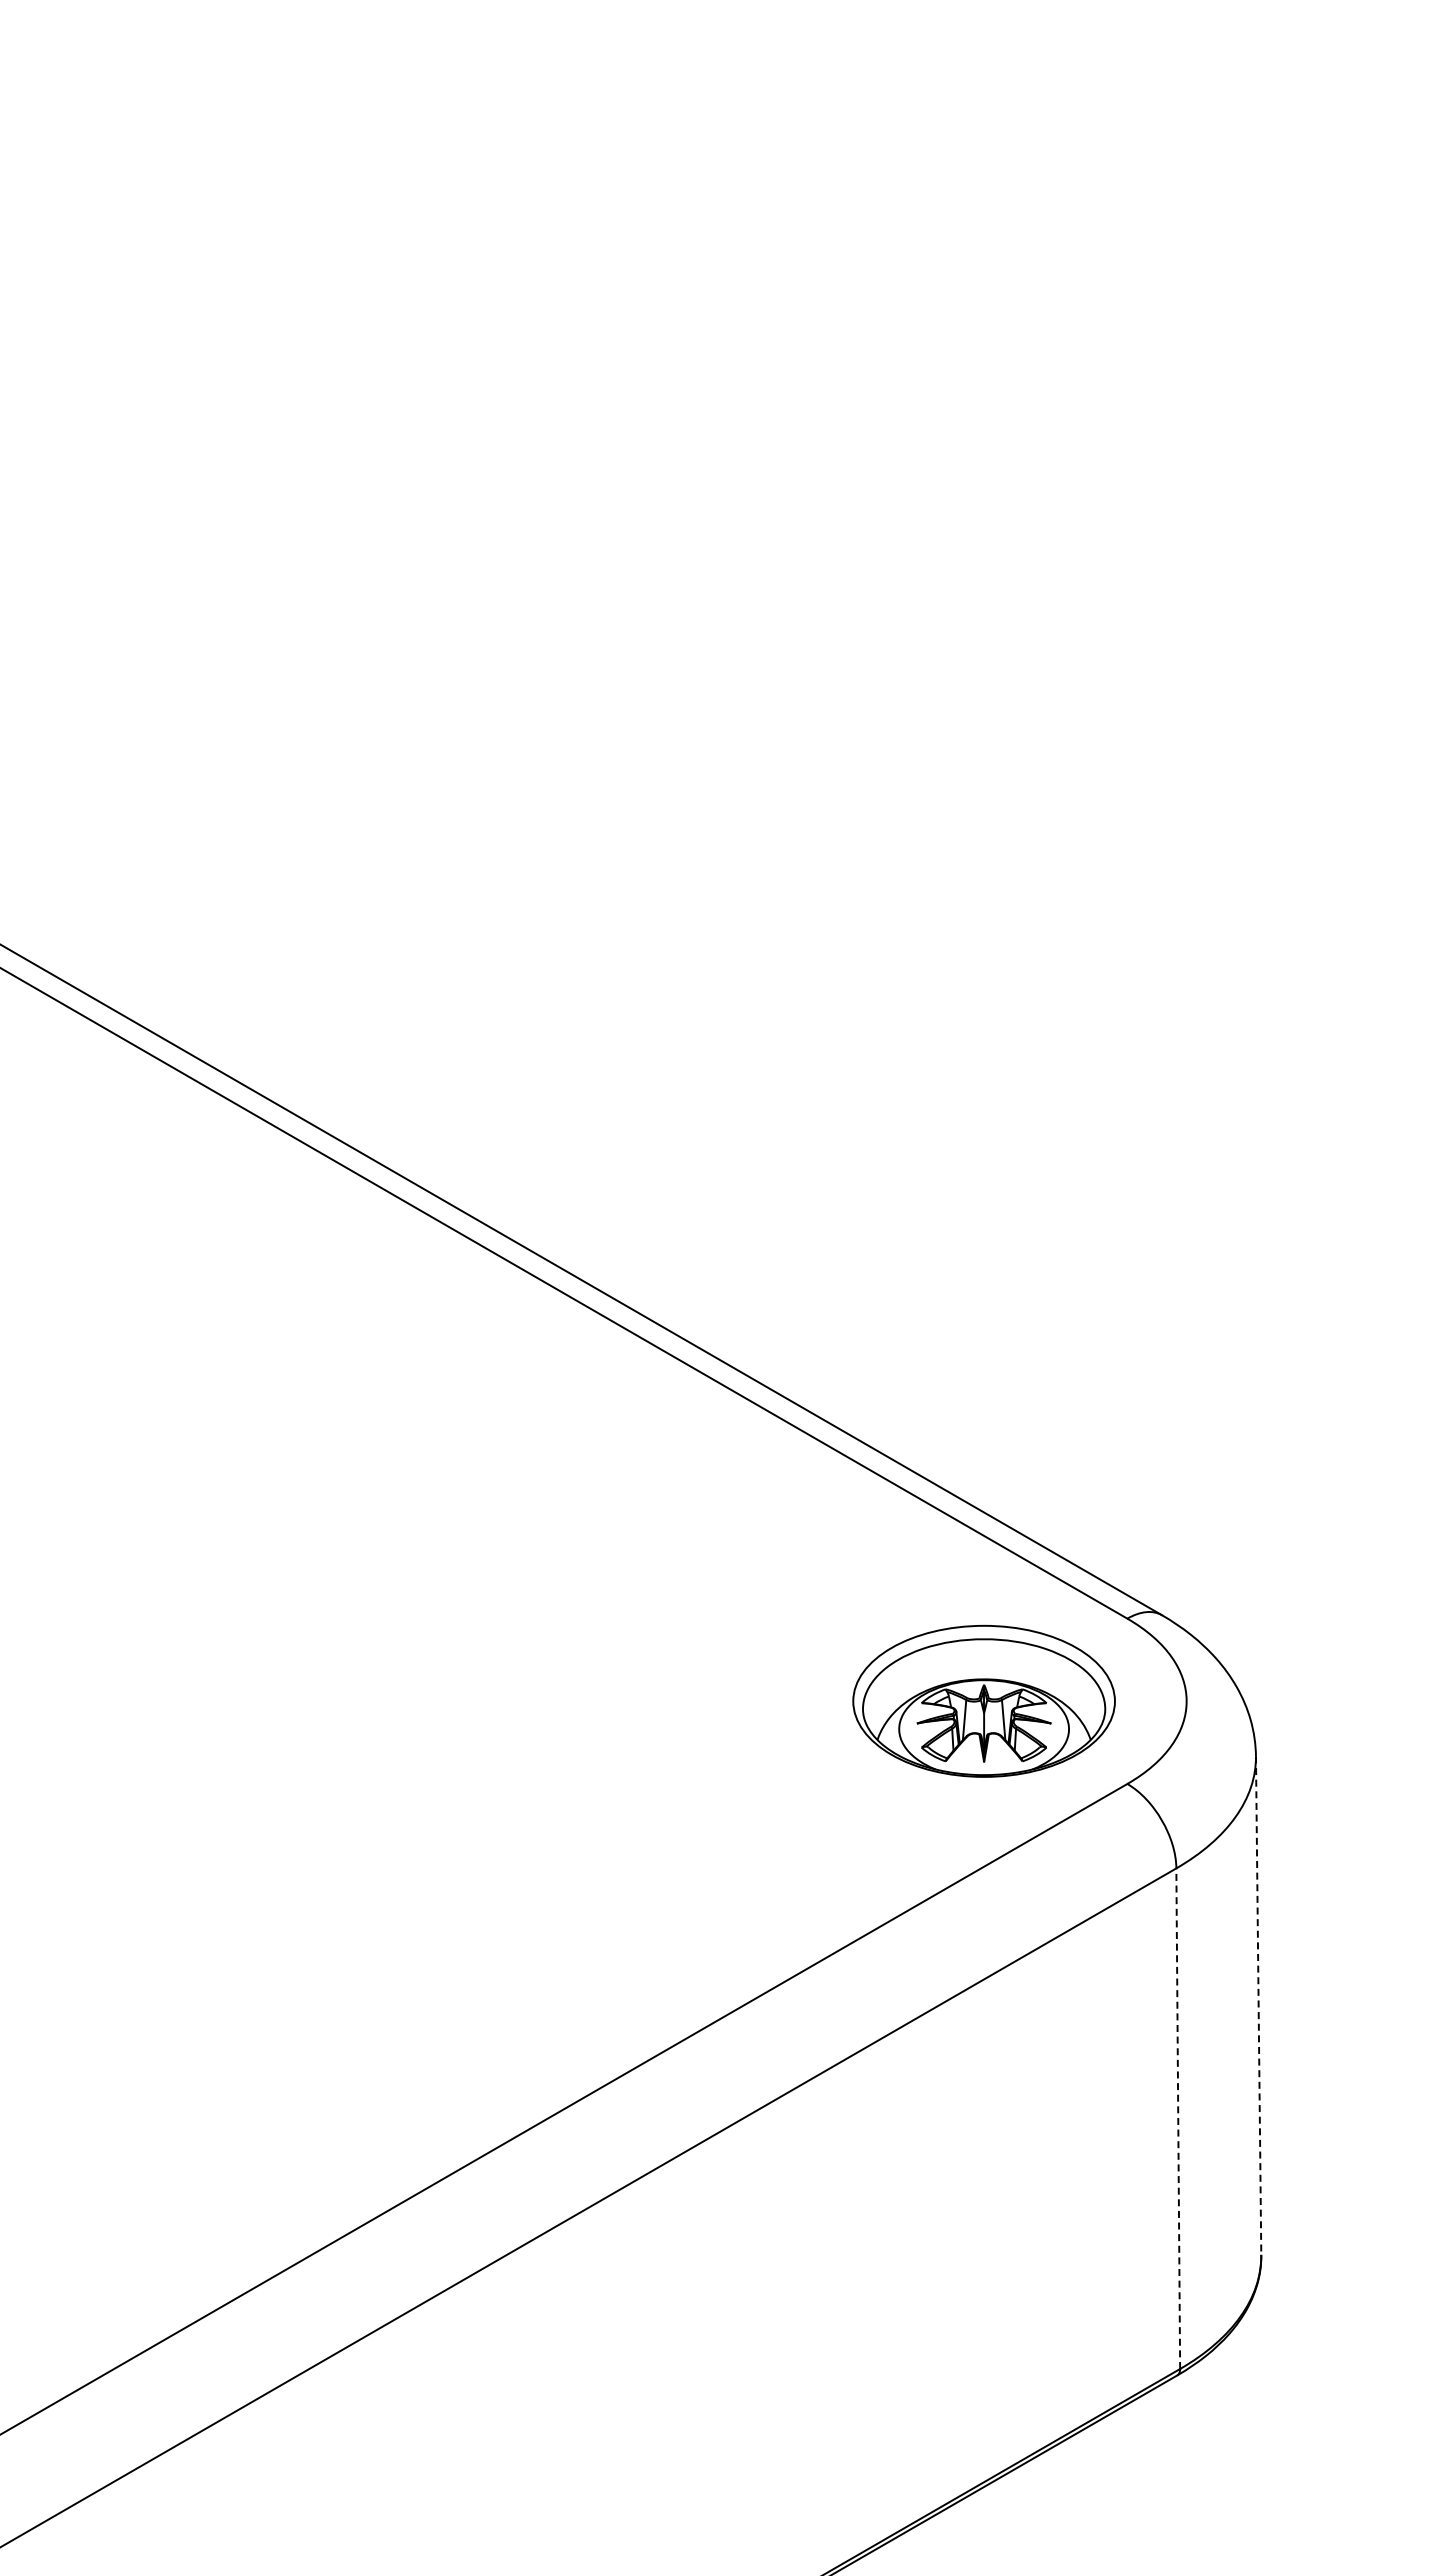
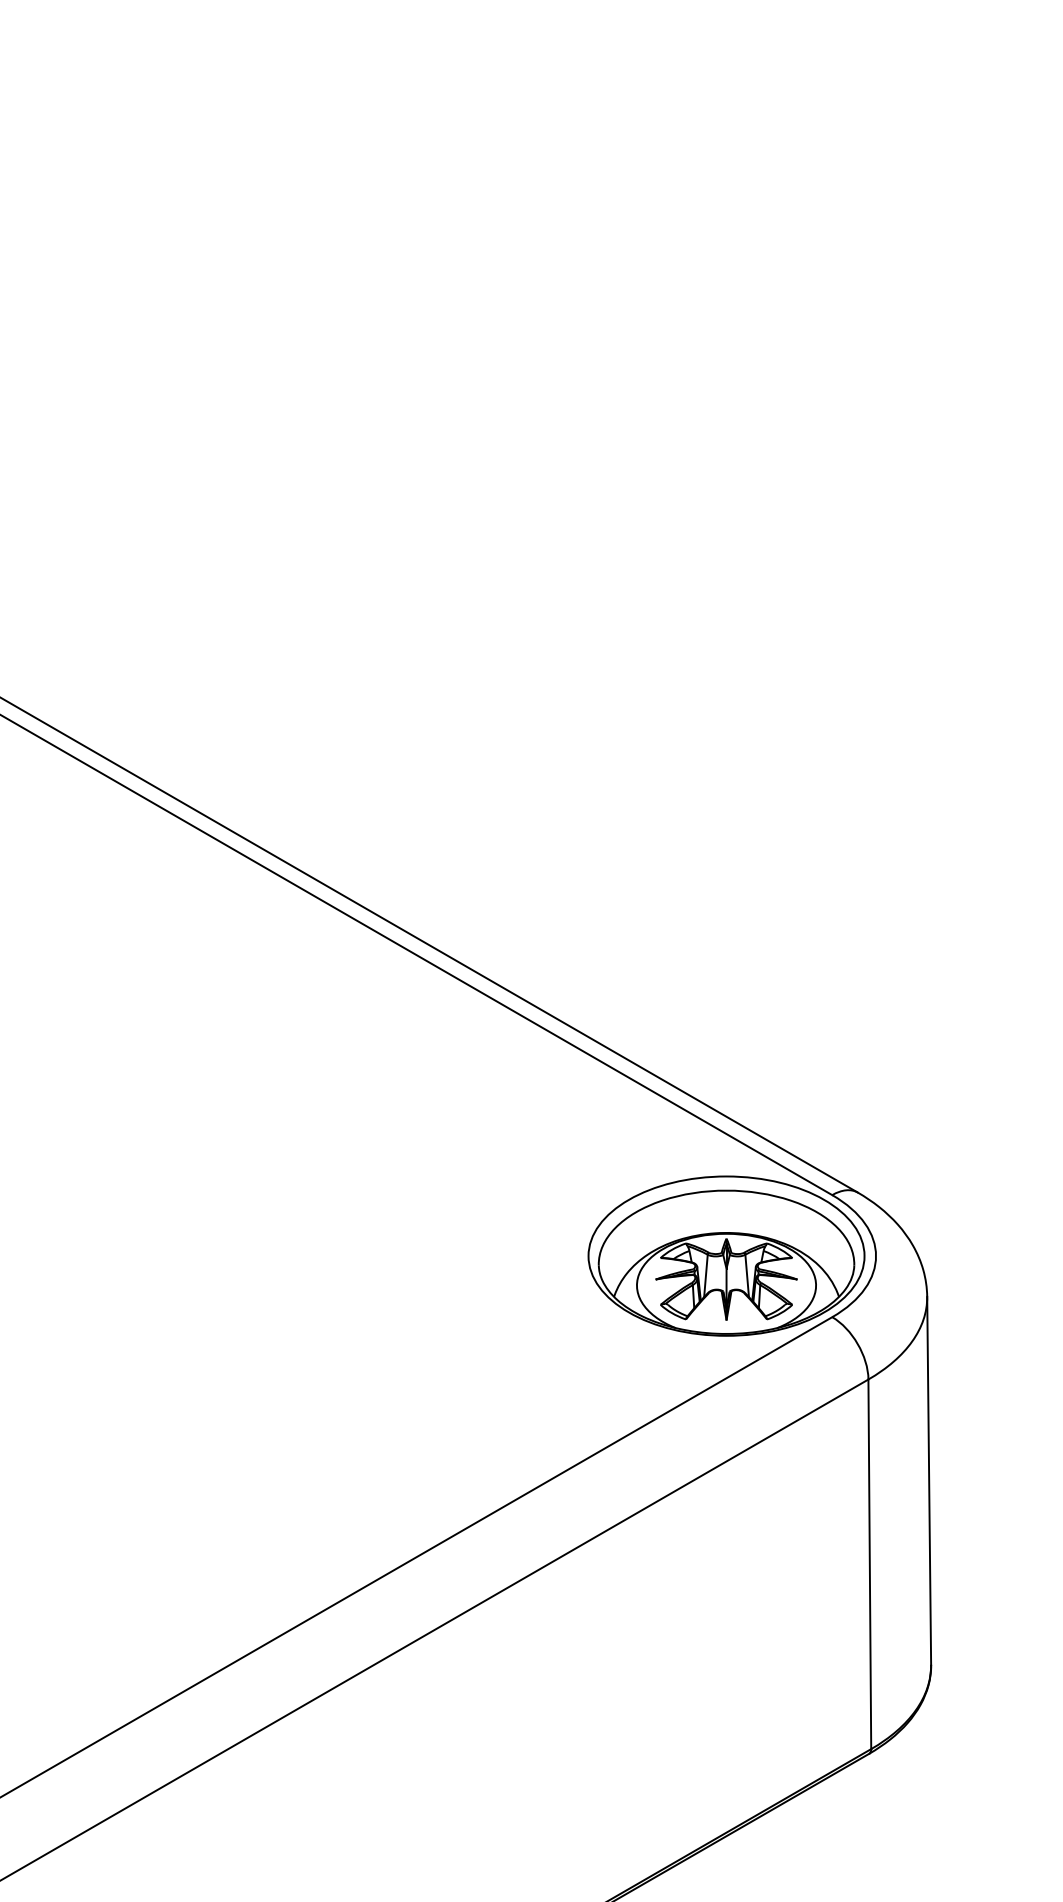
part: (983, 1701) -> (726, 1256), size x1.43
line: (1258, 2006) -> (929, 1481), dashed -> solid
line: (1178, 2118) -> (870, 1564), dashed -> solid

